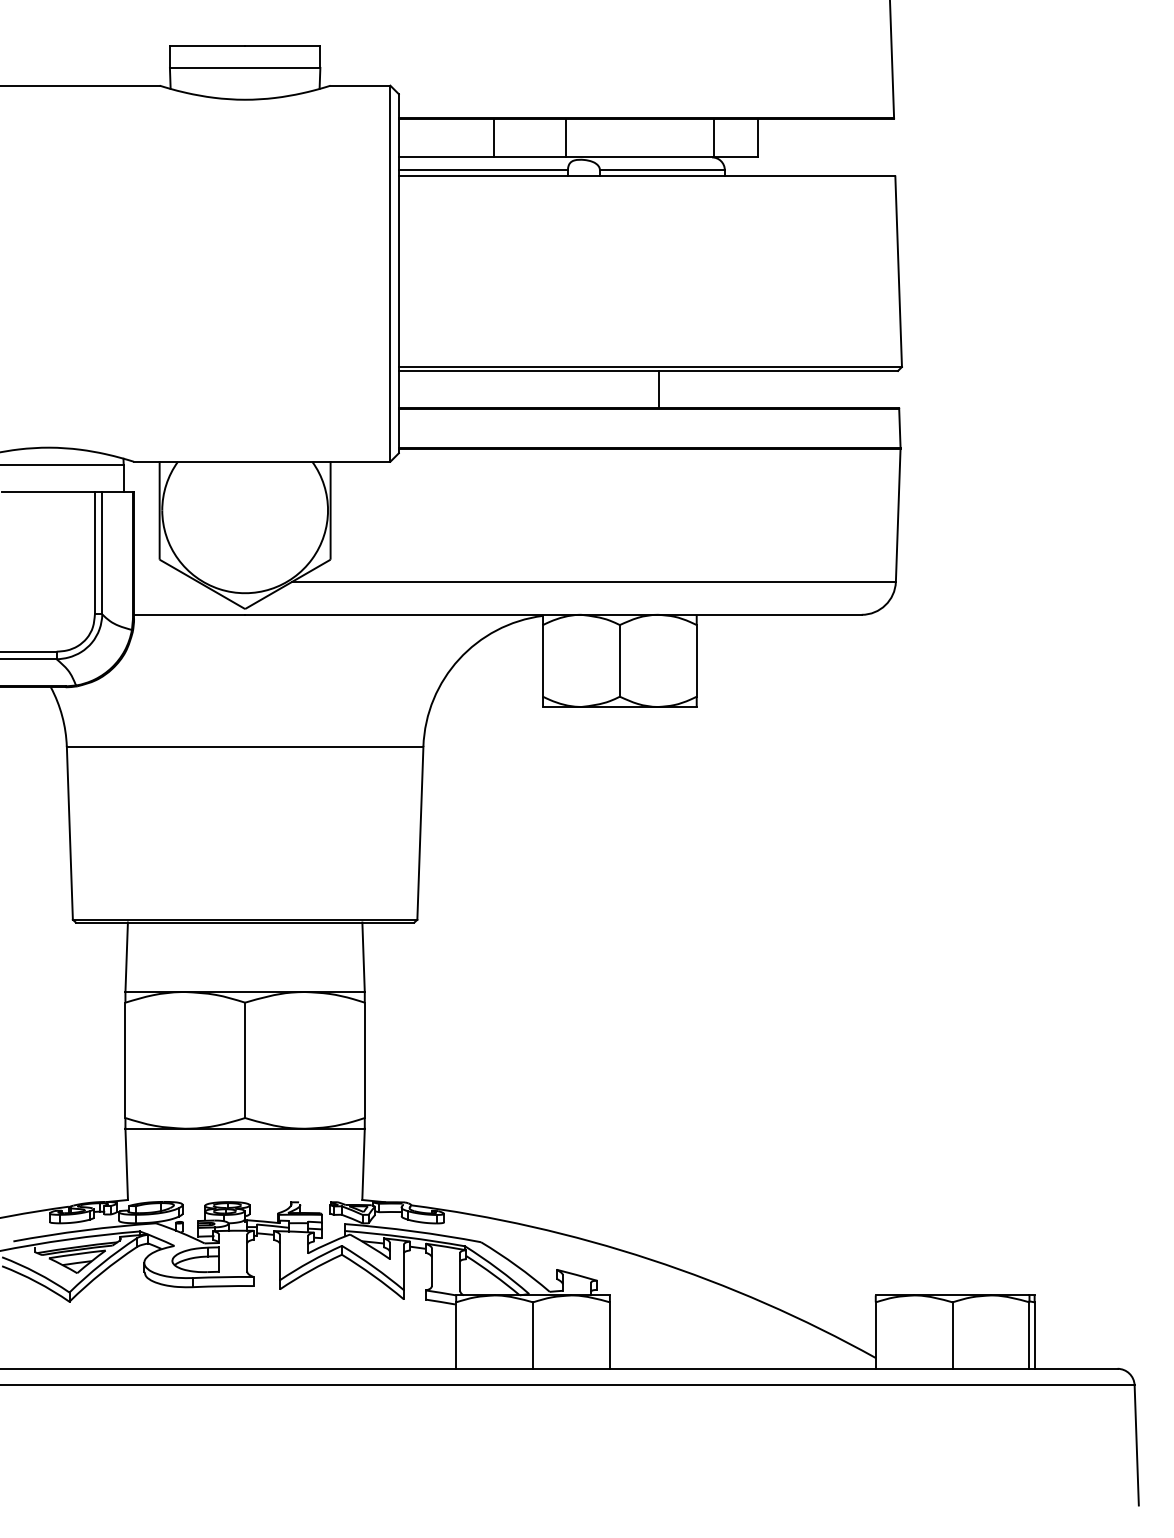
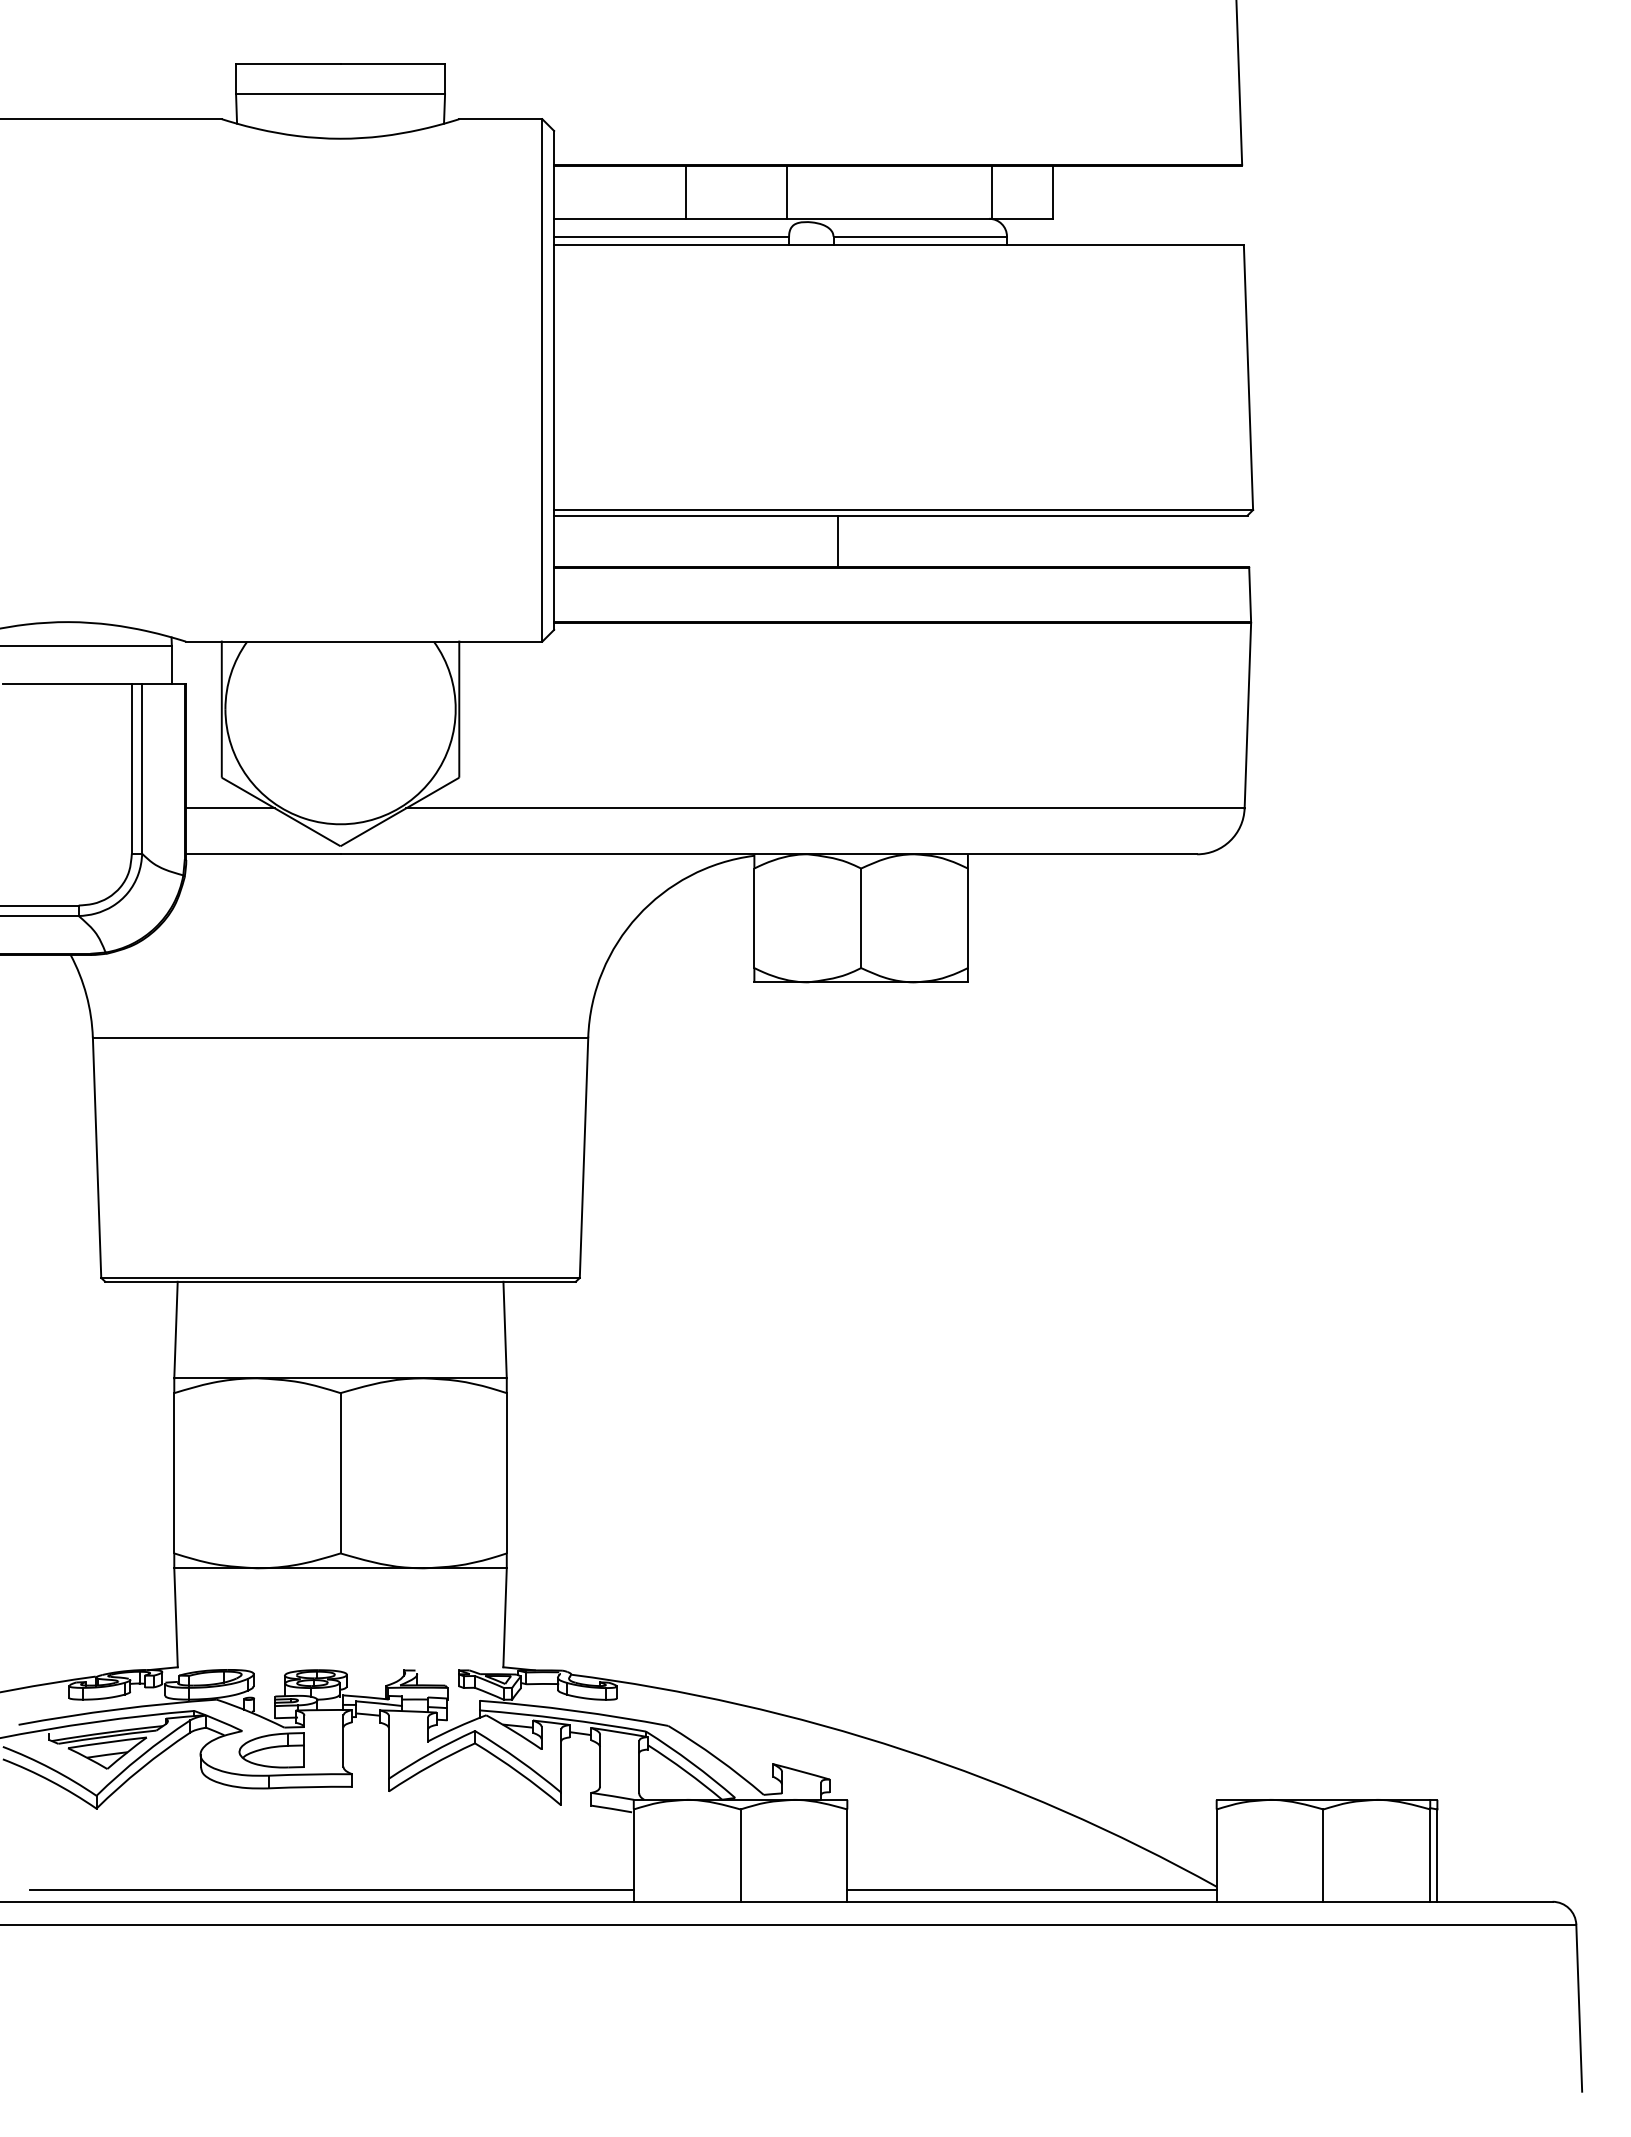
line: (658, 388) -> (837, 540), moved
line: (165, 581) -> (230, 808), added
line: (238, 1359) -> (331, 1889), added
line: (742, 1359) -> (1031, 1889), added

